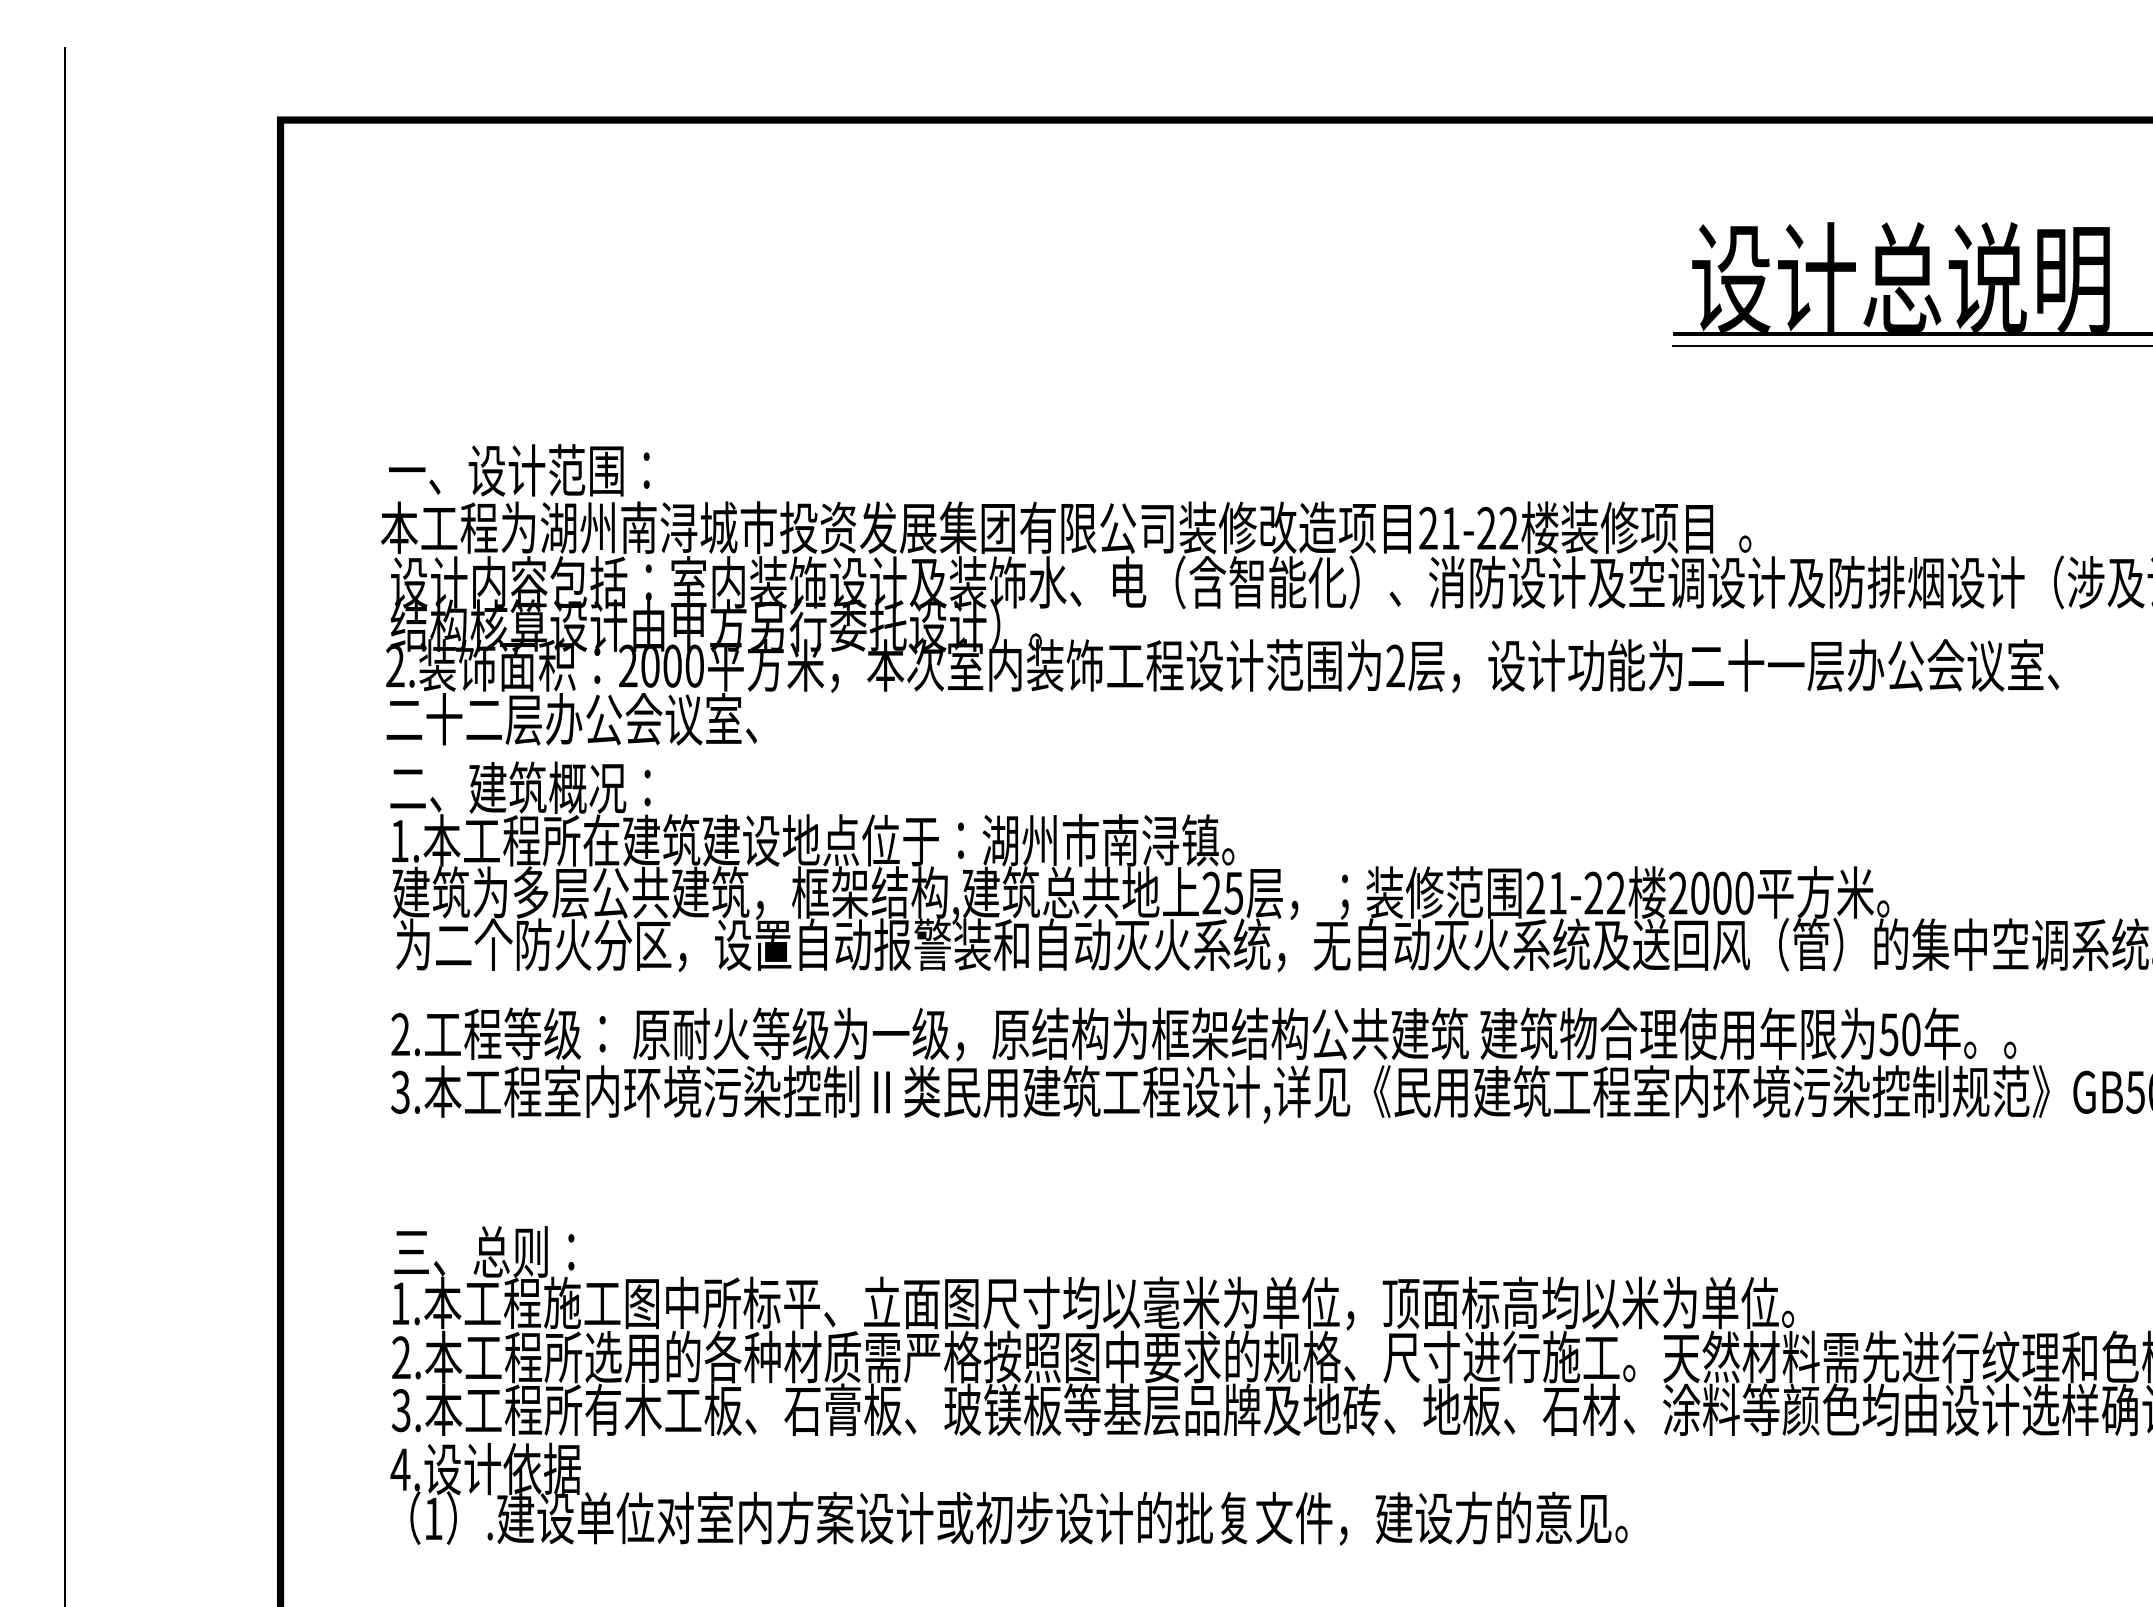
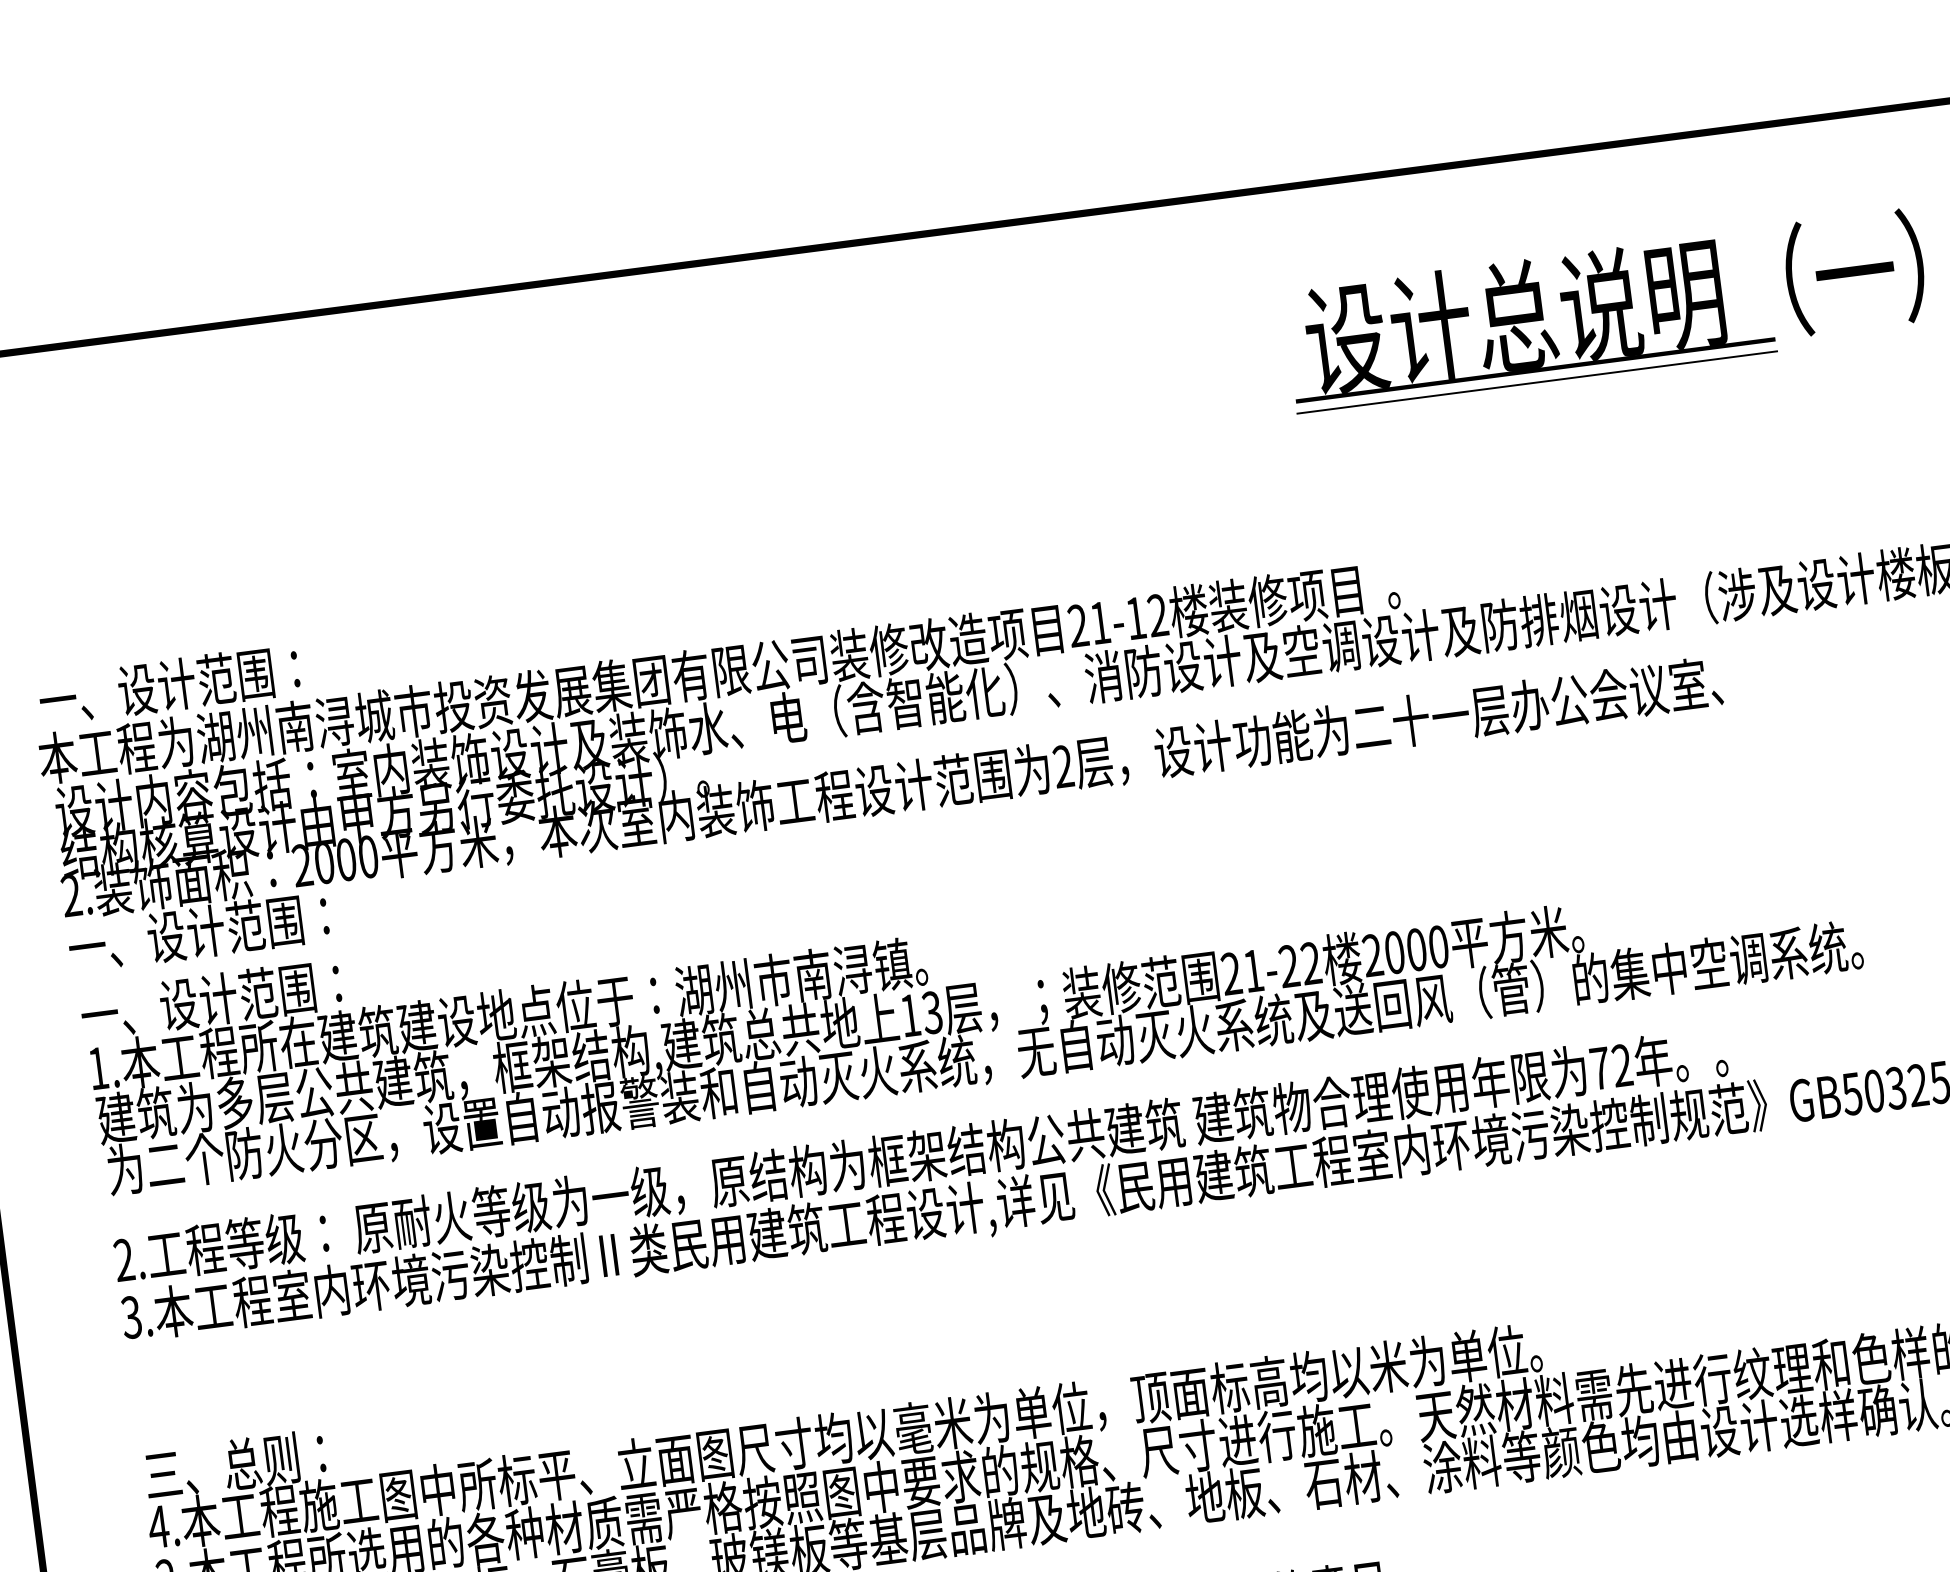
text: (1486, 527) -> (1135, 617), 21-22 -> 21-12
text: (571, 719) -> (253, 925), 二十二层办公会议室、 -> 一、设计范围：
text: (507, 787) -> (198, 1001), 二、建筑概况： -> 一、设计范围：
text: (1222, 892) -> (920, 1013), 25 -> 13
text: (1899, 1034) -> (1610, 1067), 50 -> 72
text: (400, 1303) -> (158, 1526), 1. -> 4.

